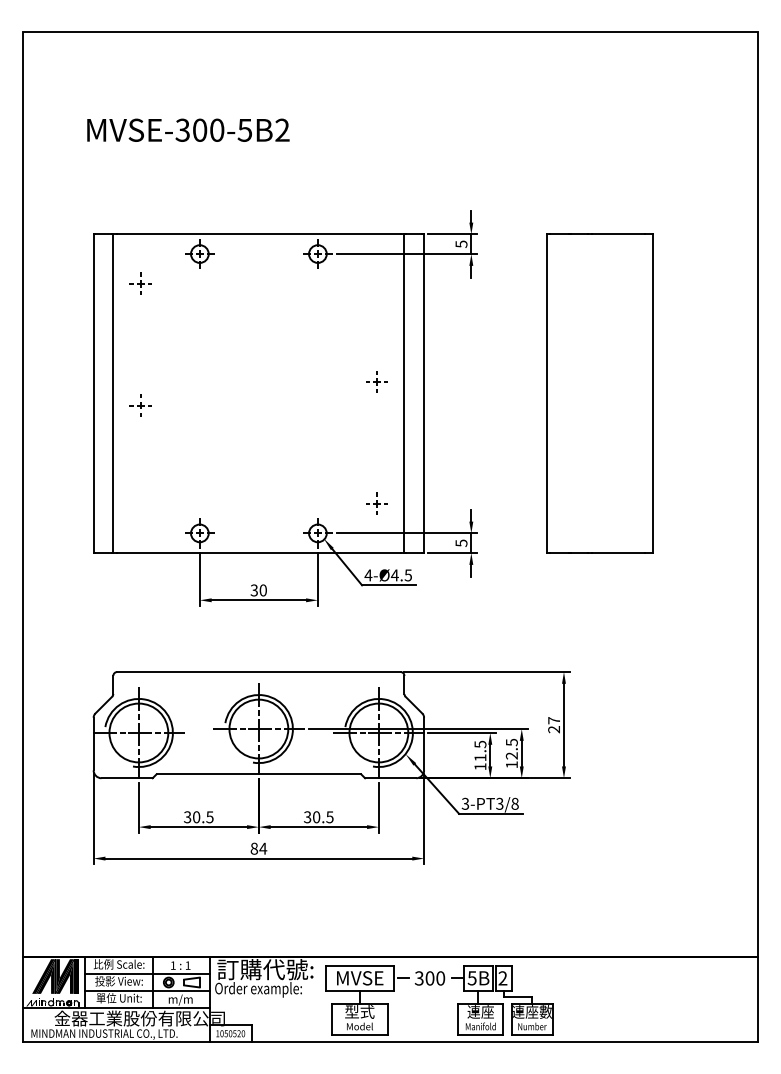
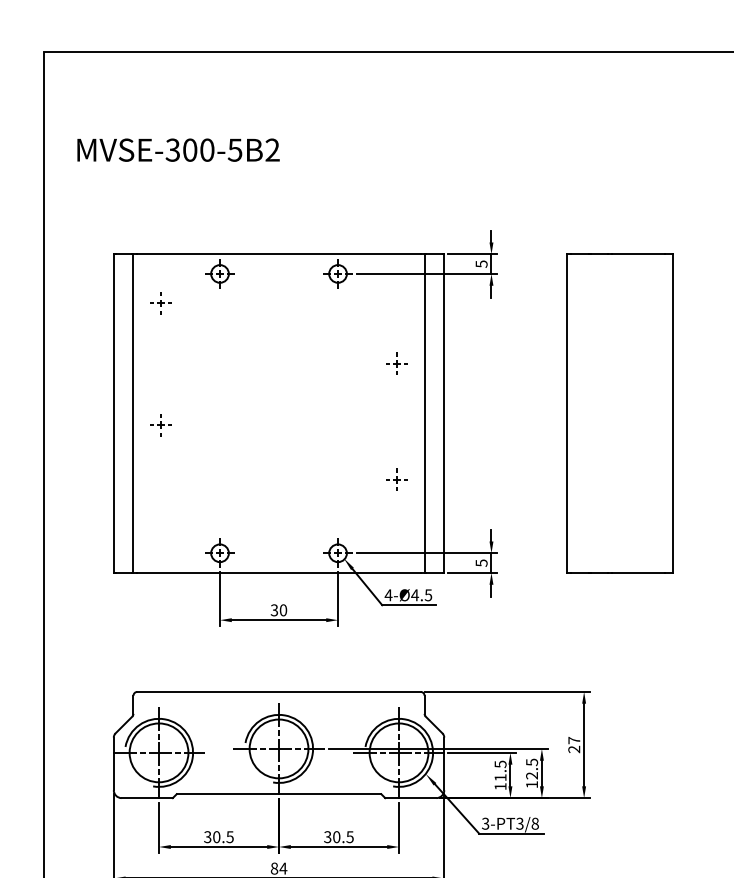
text: (188, 129) -> (178, 149), moved
part: (376, 381) -> (396, 363), moved
part: (376, 503) -> (396, 479), moved

